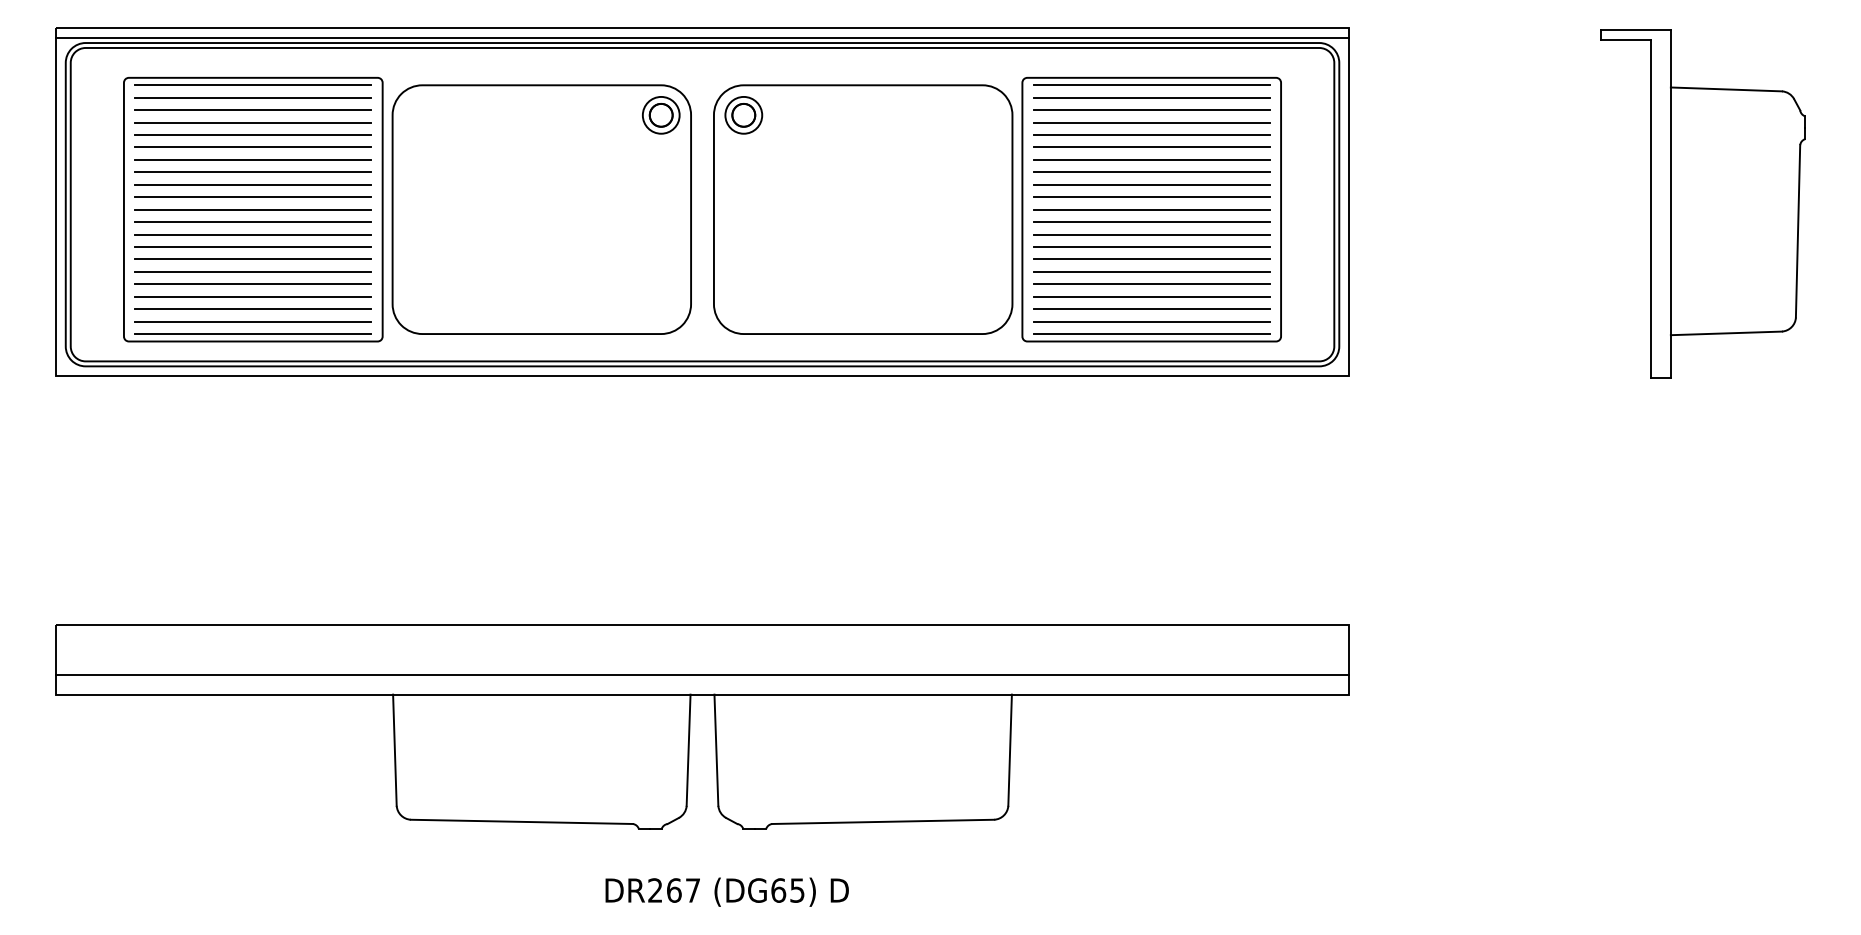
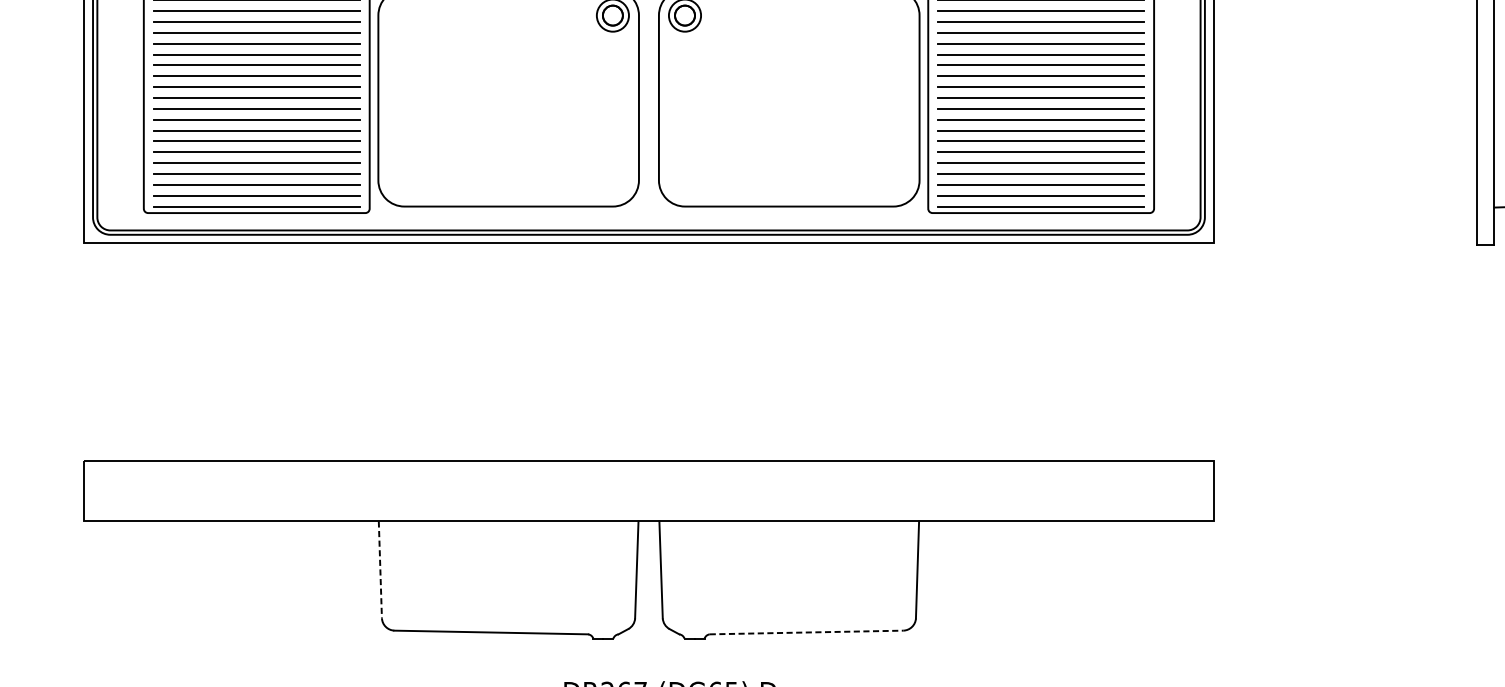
line: (702, 674) -> (648, 503), removed
line: (394, 750) -> (380, 570), solid -> dashed
line: (883, 821) -> (806, 632), solid -> dashed

